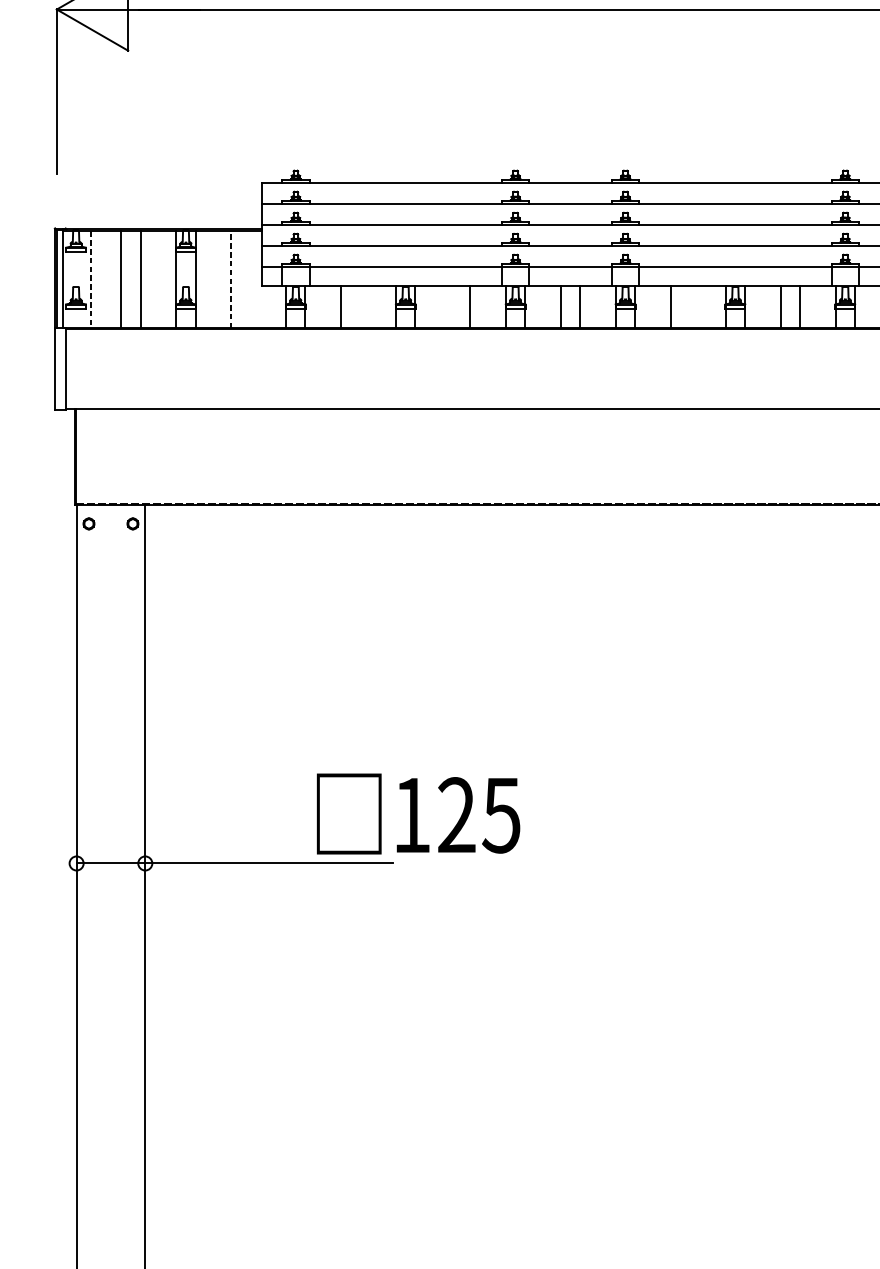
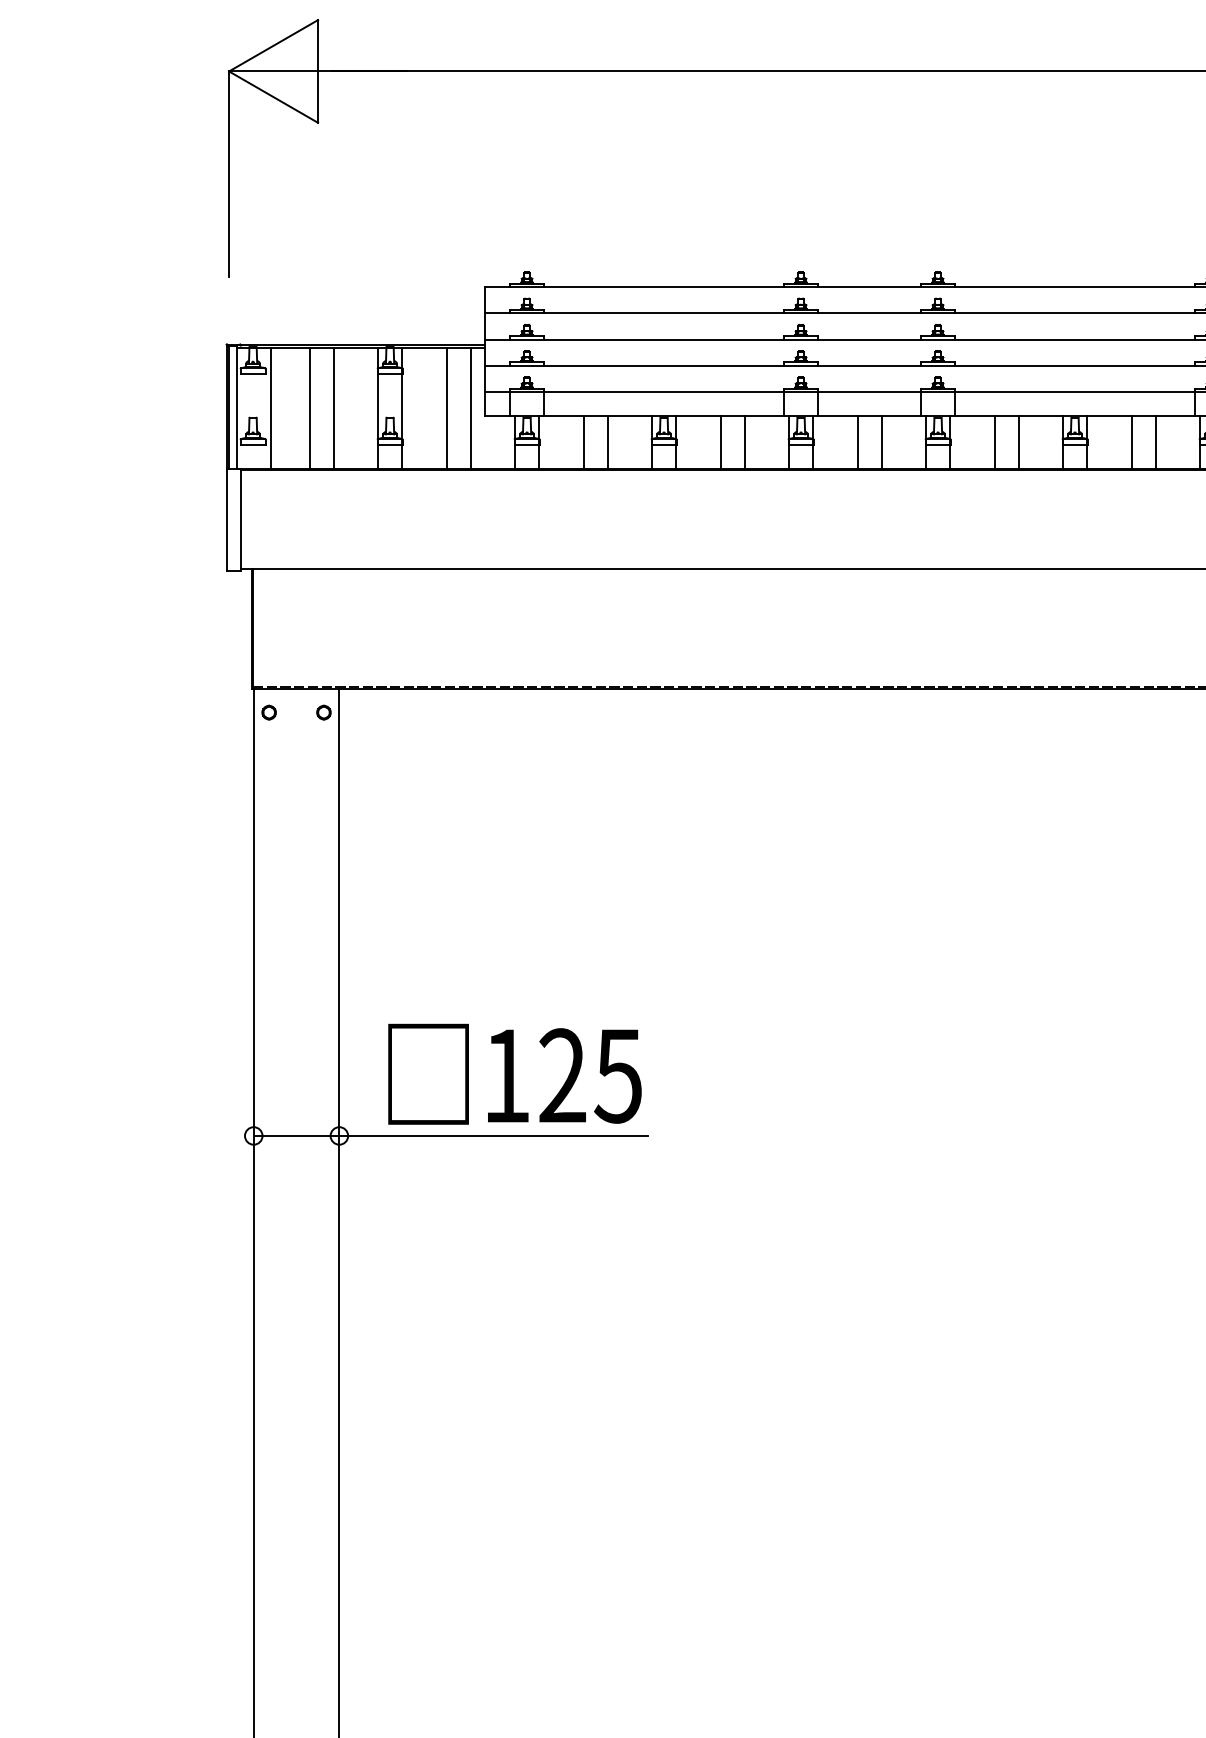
line: (90, 279) -> (271, 408), dashed -> solid
line: (231, 279) -> (446, 407), dashed -> solid
line: (250, 279) -> (470, 407), added
line: (360, 306) -> (607, 441), added
line: (451, 306) -> (720, 441), added
line: (690, 306) -> (1018, 441), added
text: (418, 813) -> (514, 1073), moved

